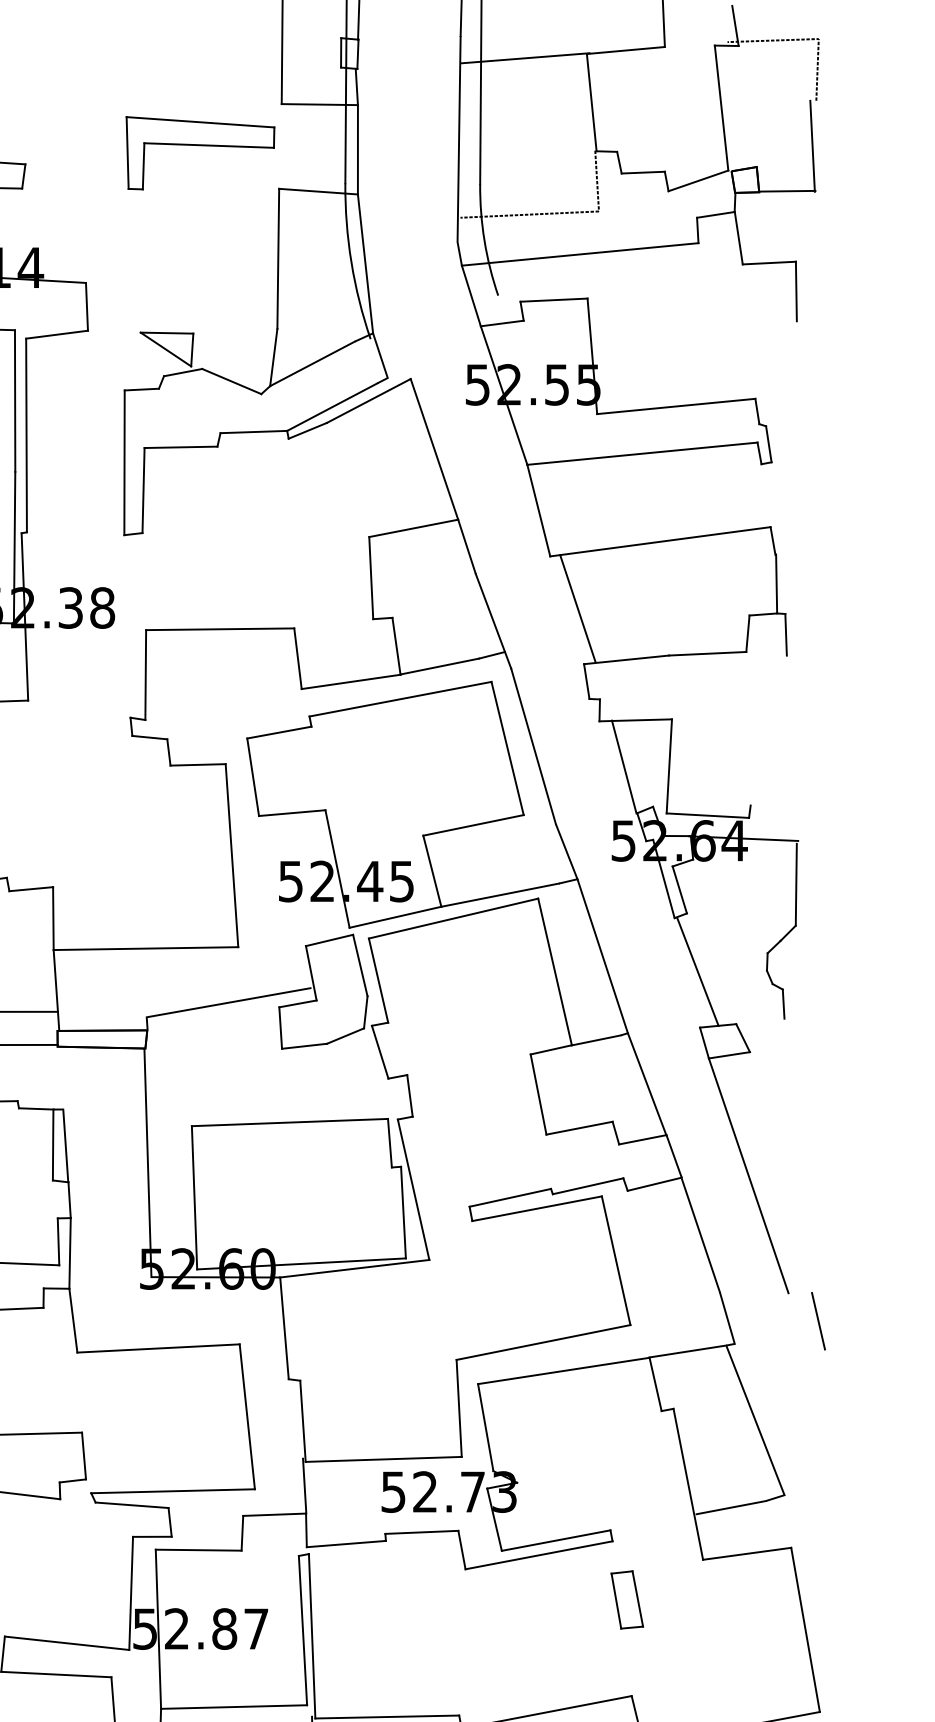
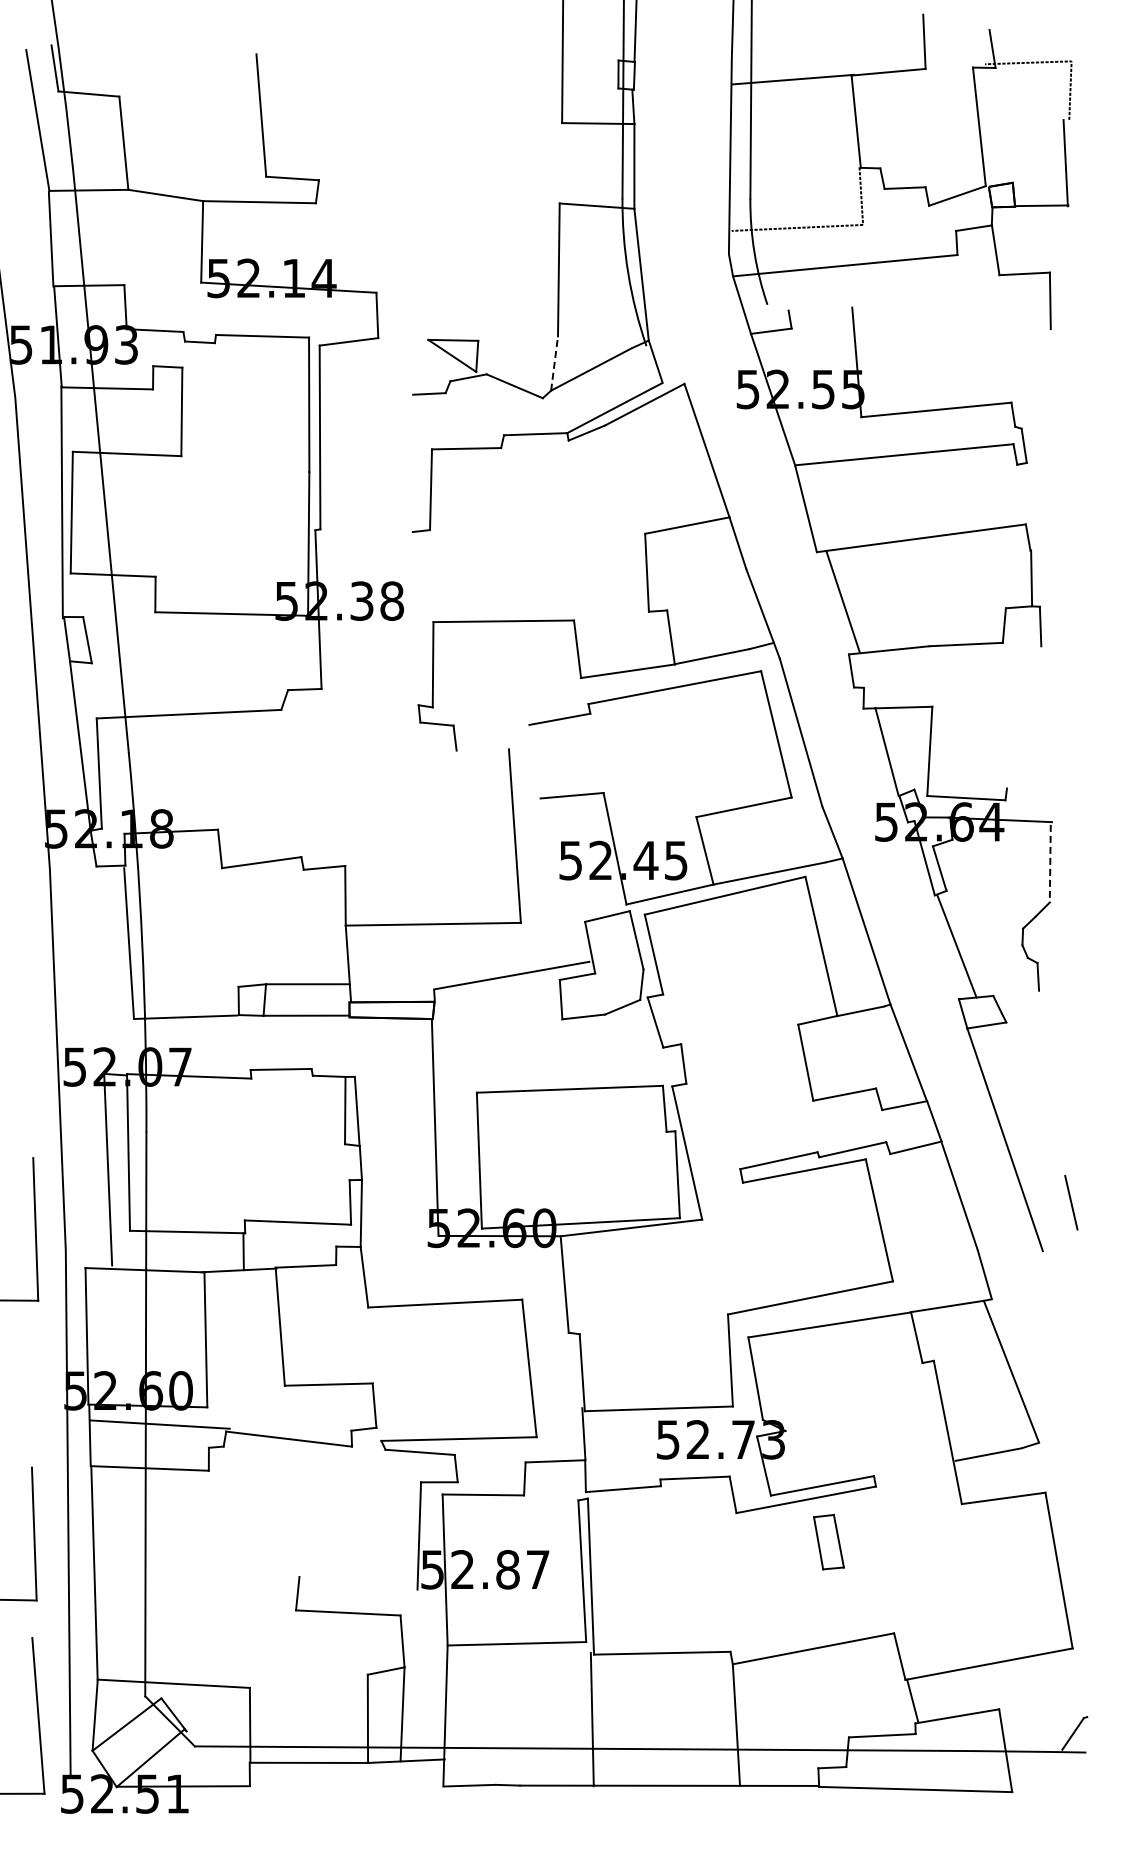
part: (202, 146) -> (486, 163), removed
line: (554, 299) -> (820, 308), removed
line: (273, 357) -> (554, 363), solid -> dashed
line: (124, 462) -> (412, 463), removed
line: (197, 764) -> (482, 749), removed
line: (252, 777) -> (534, 761), removed
line: (796, 884) -> (1050, 863), solid -> dashed
line: (818, 1320) -> (1071, 1202), moved
part: (626, 1600) -> (828, 1542), moved
line: (67, 1642) -> (358, 1582), removed

